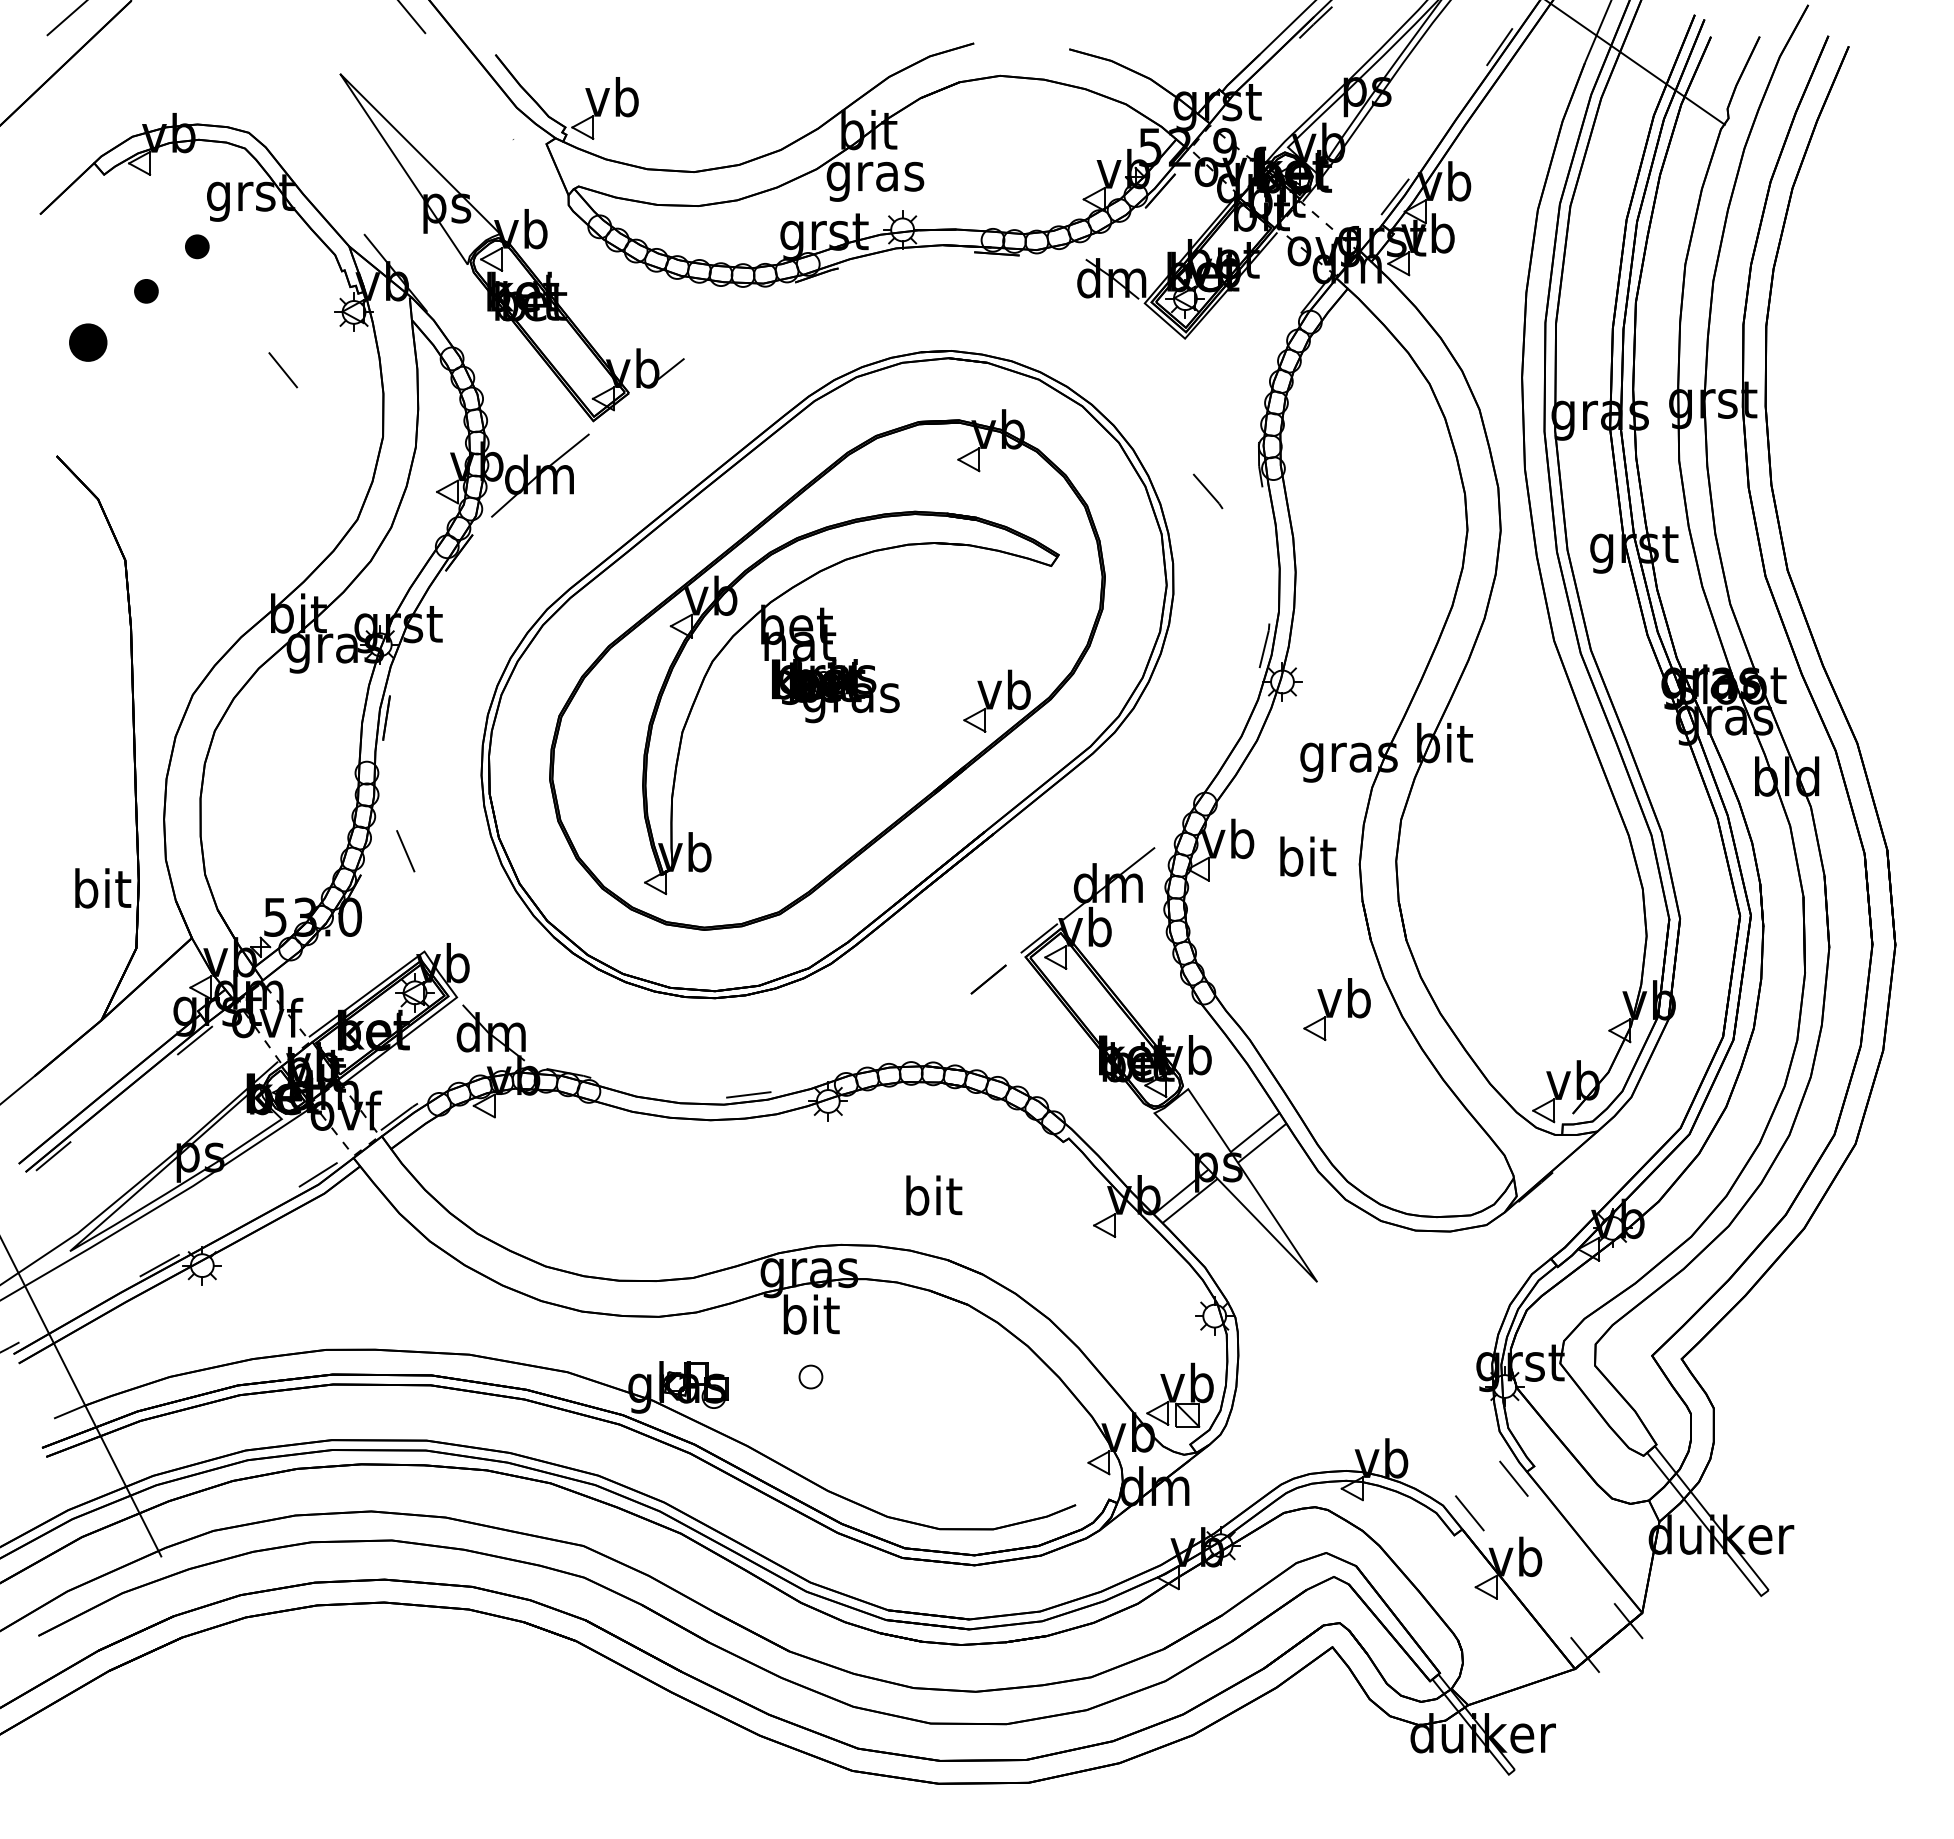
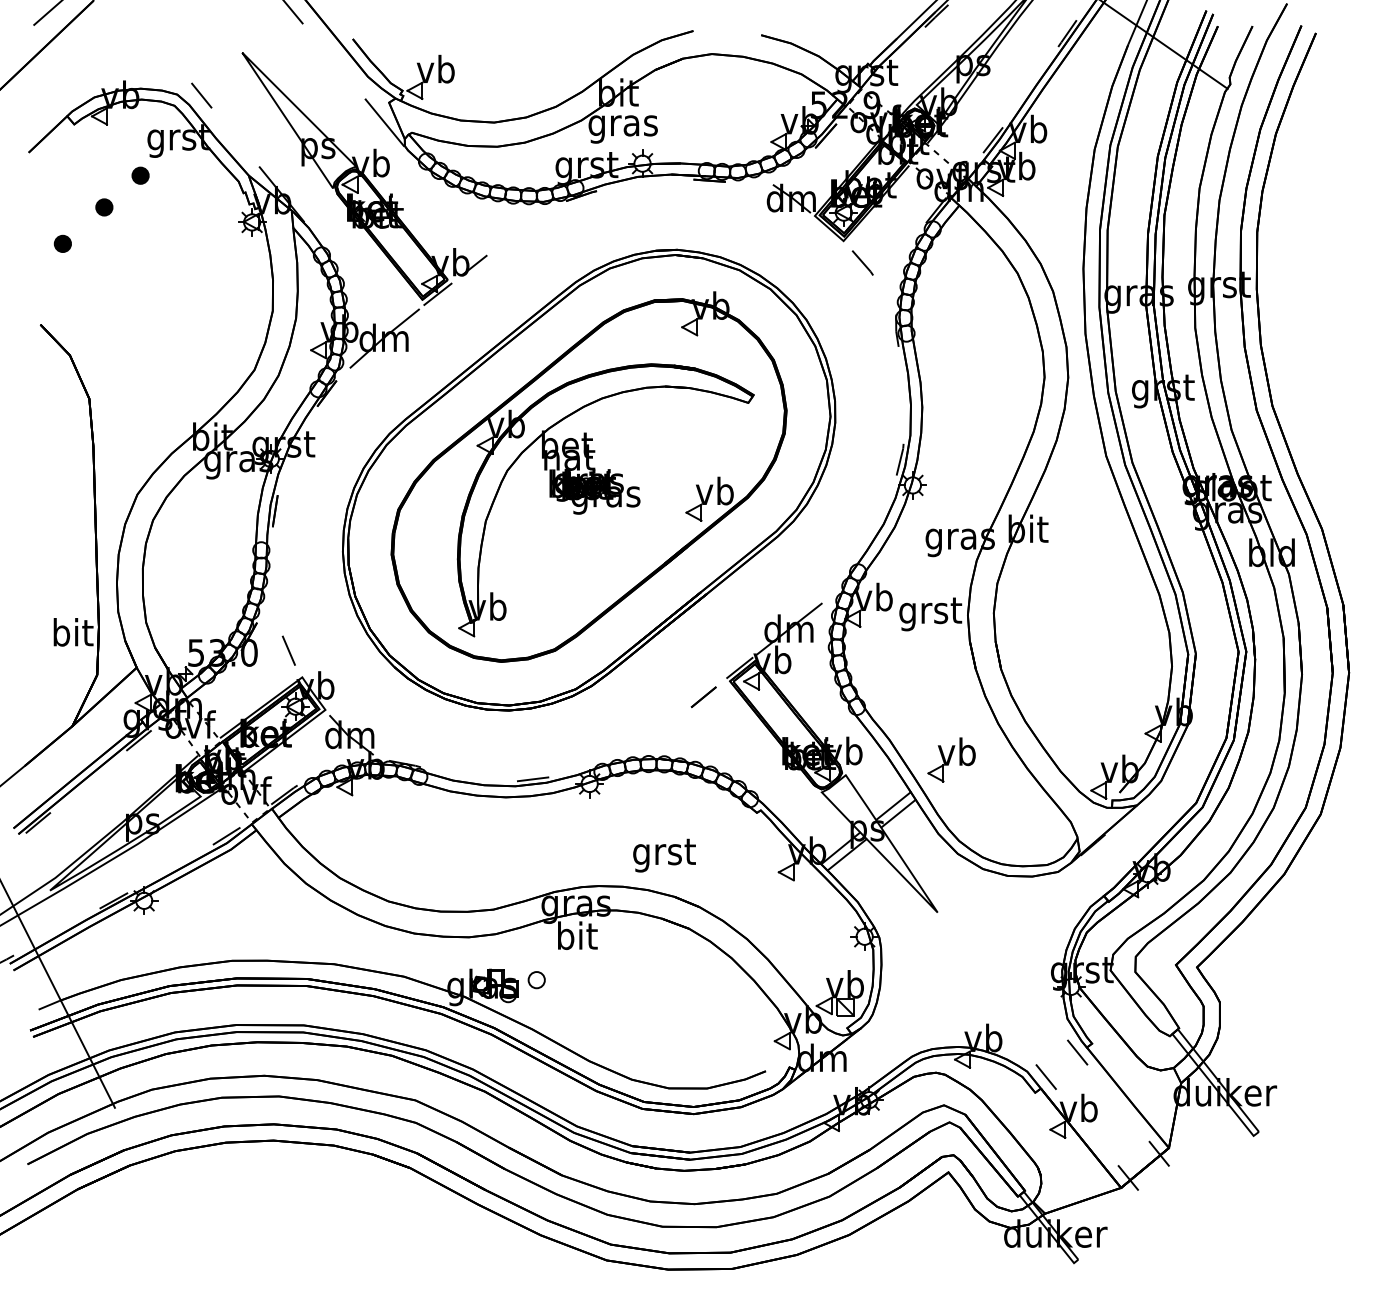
line: (540, 171) -> (384, 122), added
part: (87, 342) -> (62, 243), size x0.62
line: (283, 370) -> (201, 95), moved
line: (615, 413) -> (438, 294), added
line: (1207, 491) -> (862, 263), moved
line: (405, 851) -> (288, 650), moved
text: (1307, 861) -> (930, 613), bit -> grst
part: (1336, 1009) -> (951, 759), moved
text: (933, 1200) -> (664, 854), bit -> grst
part: (810, 1376) -> (536, 979), moved

